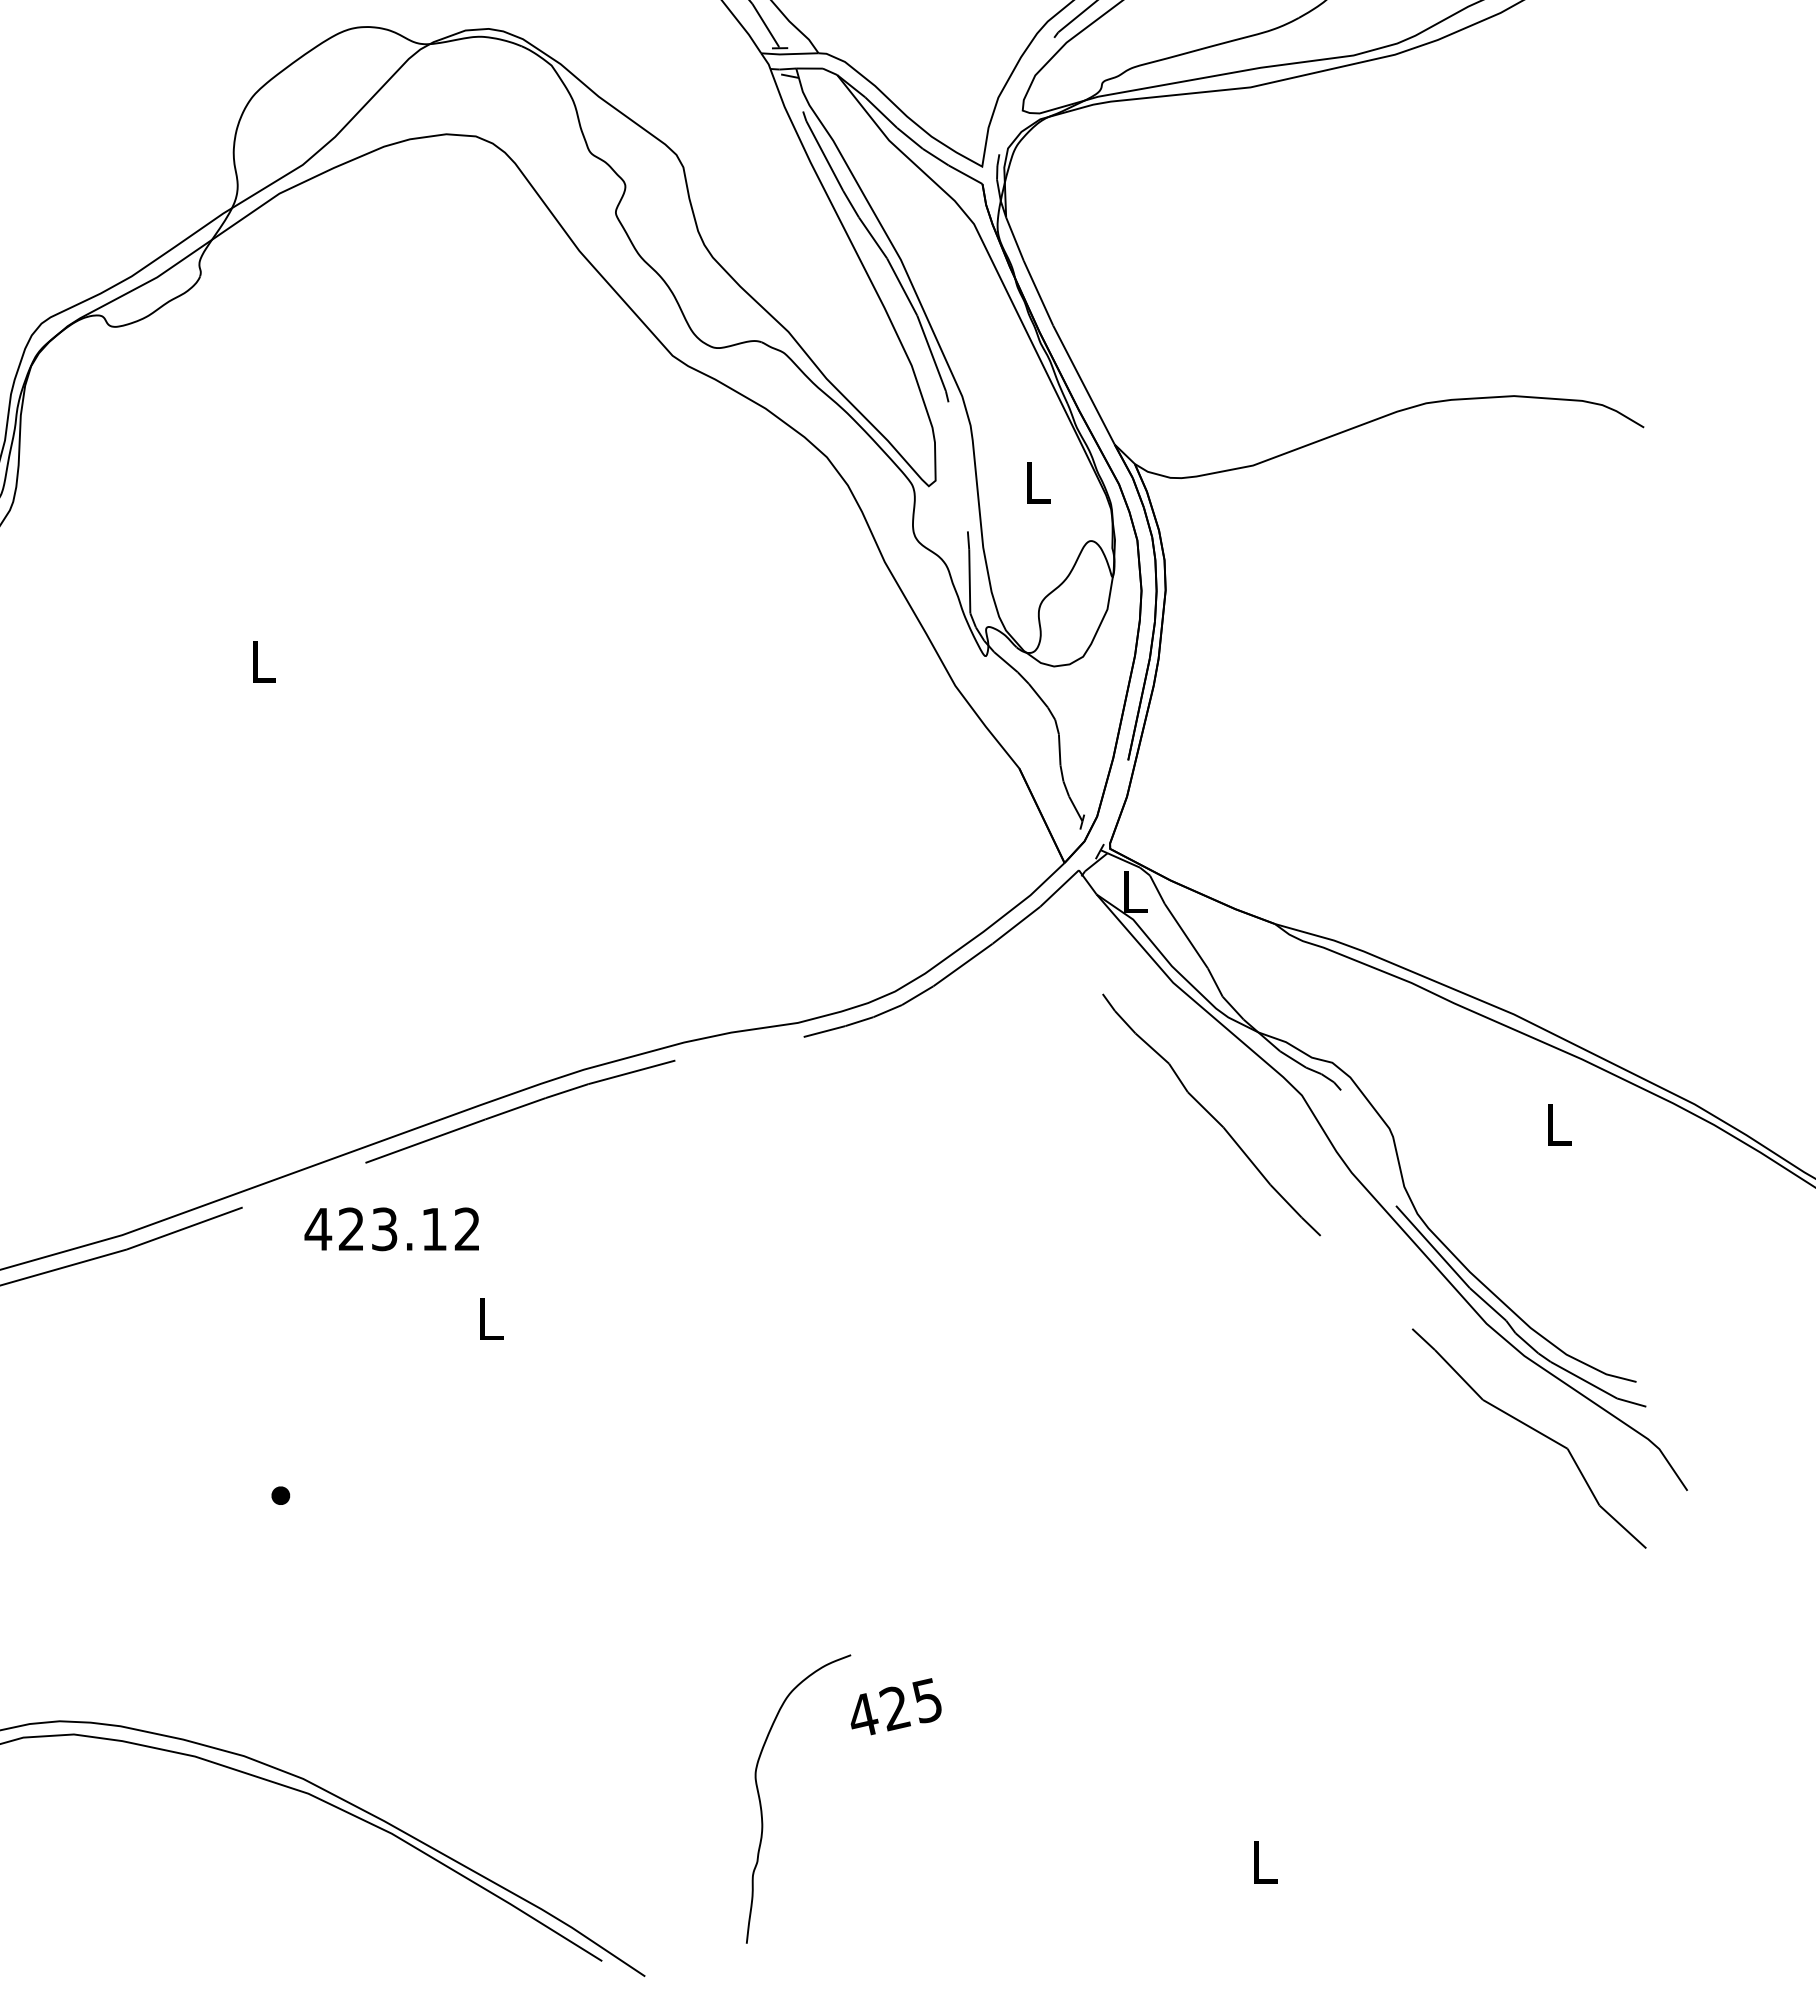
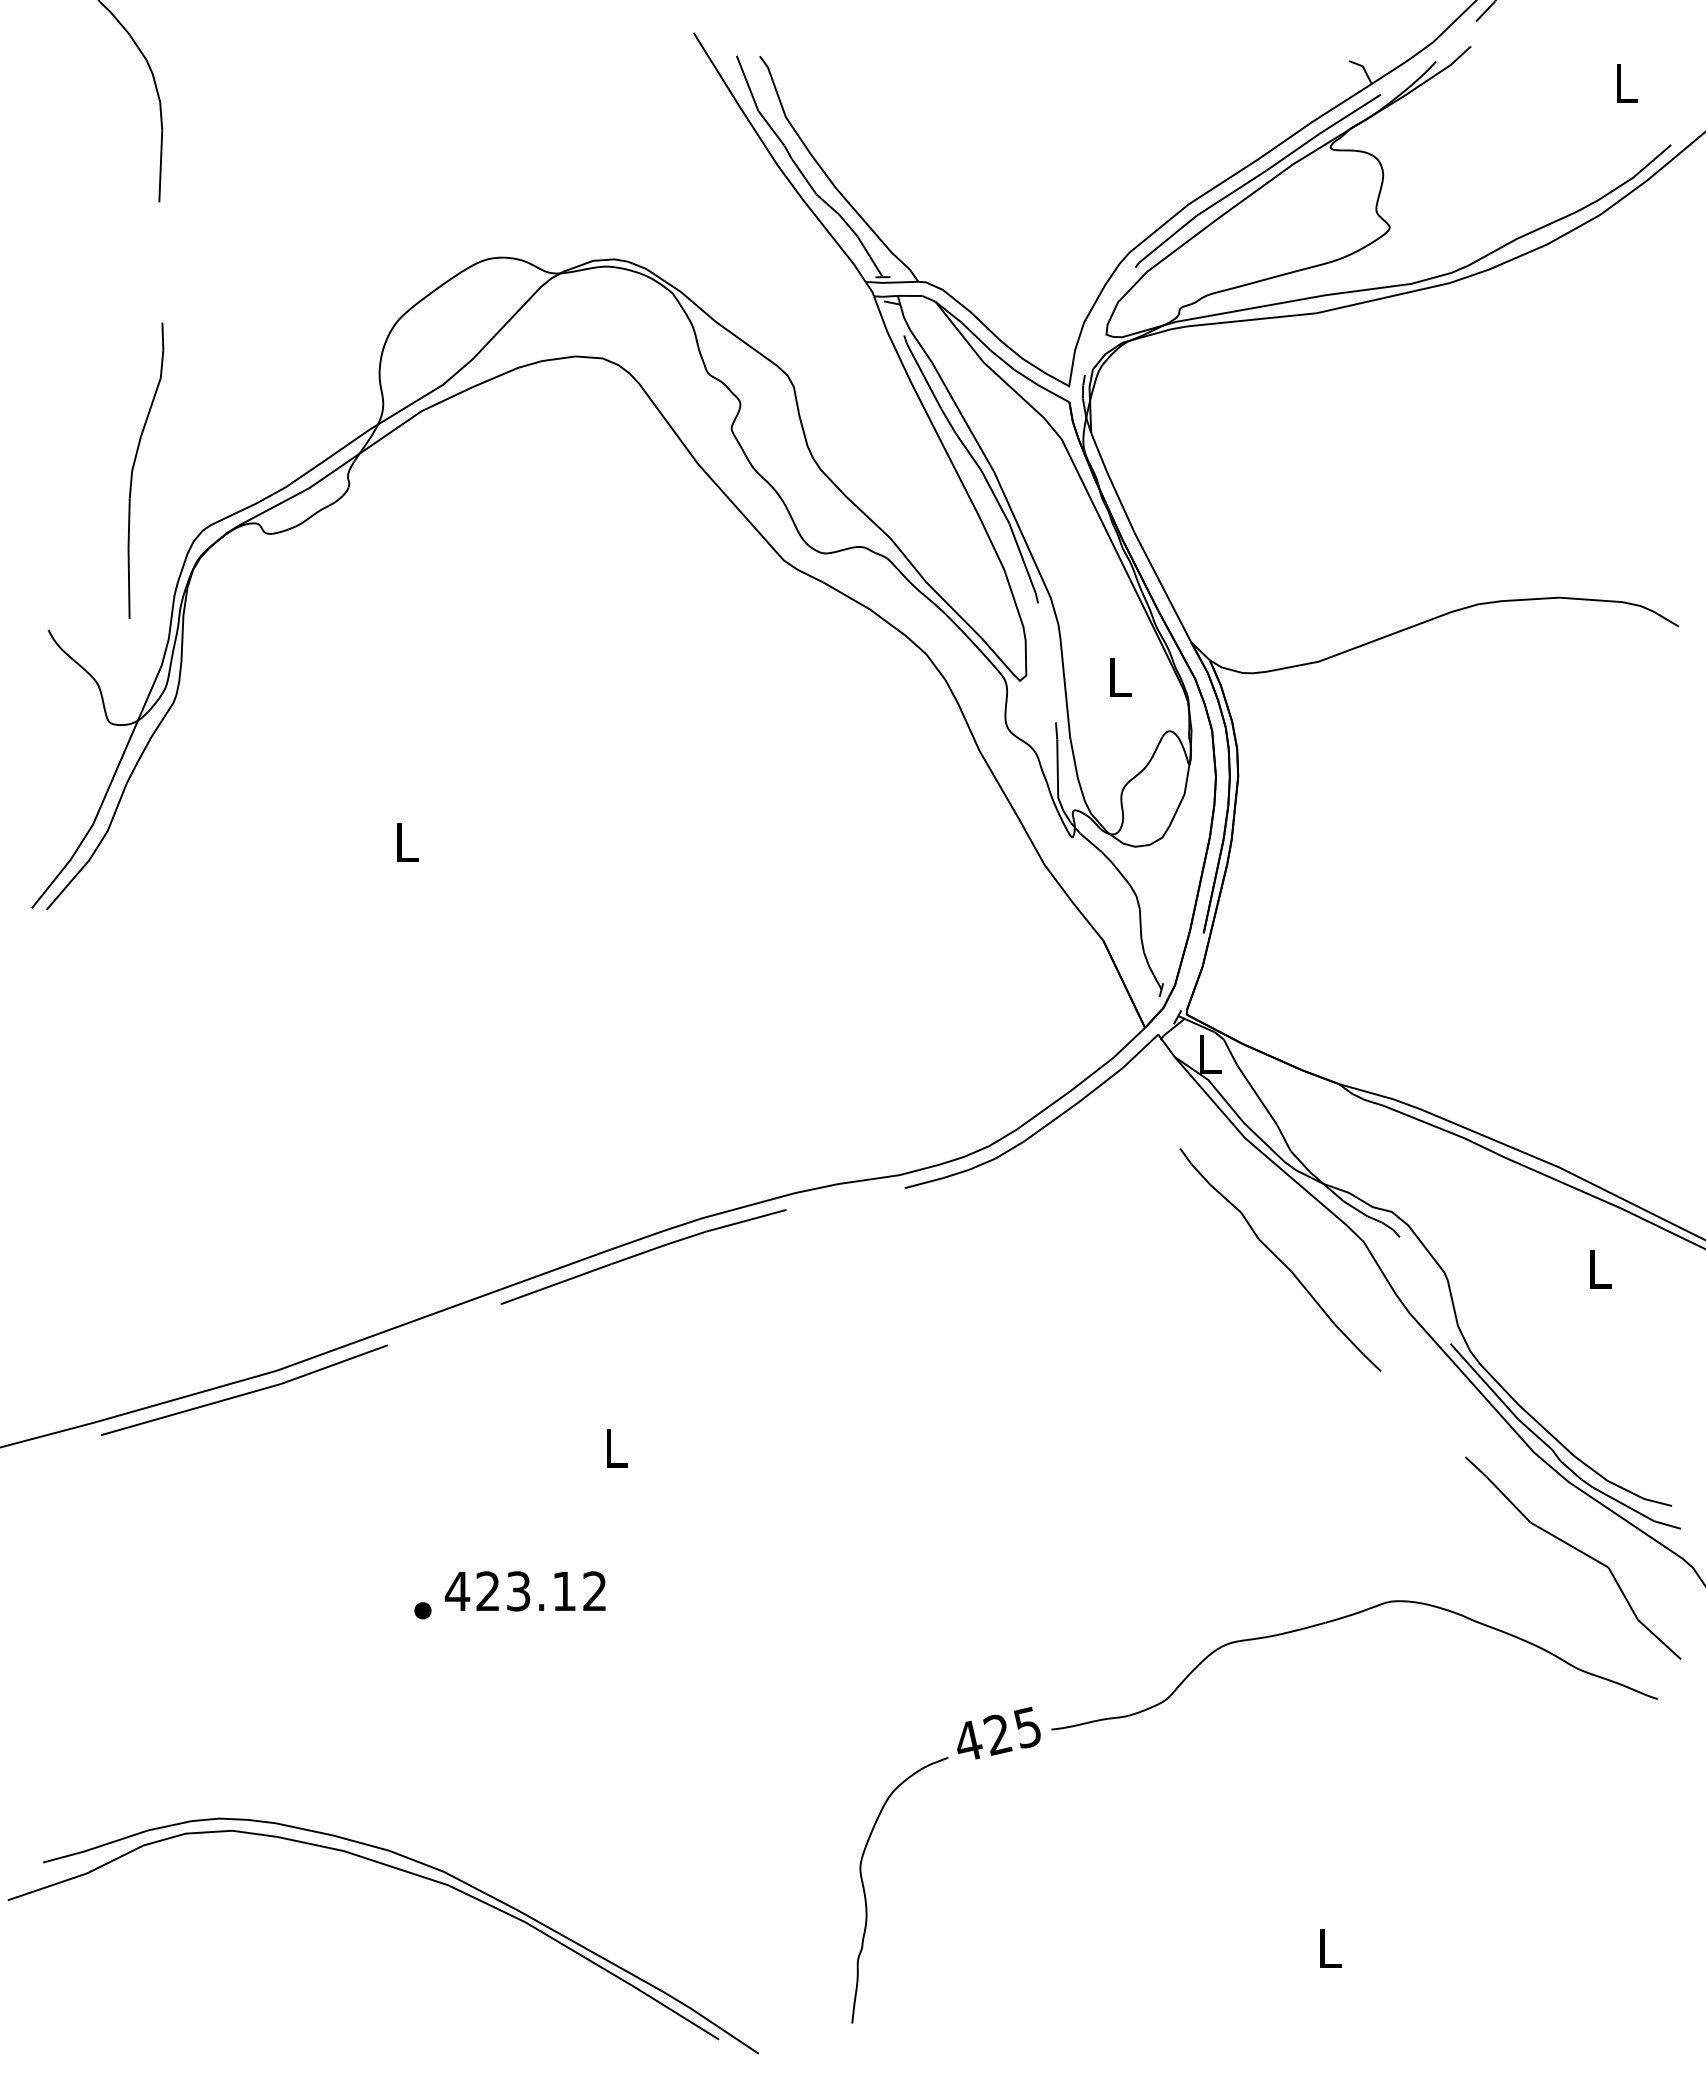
text: (391, 1229) -> (524, 1591), moved
part: (1281, 1504) -> (1344, 1618), added
text: (895, 1705) -> (998, 1732), moved

